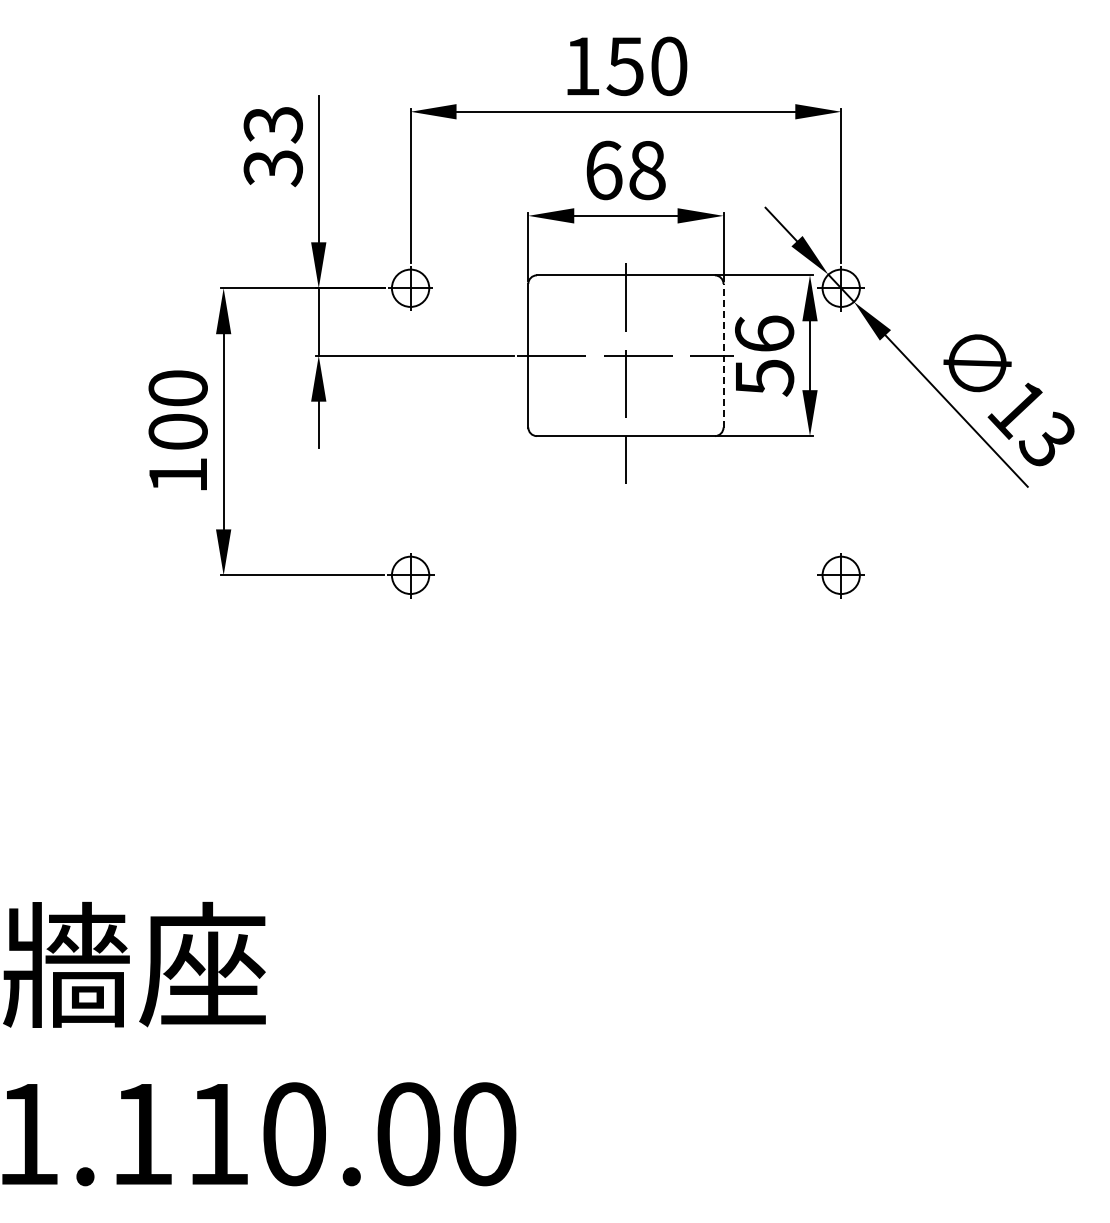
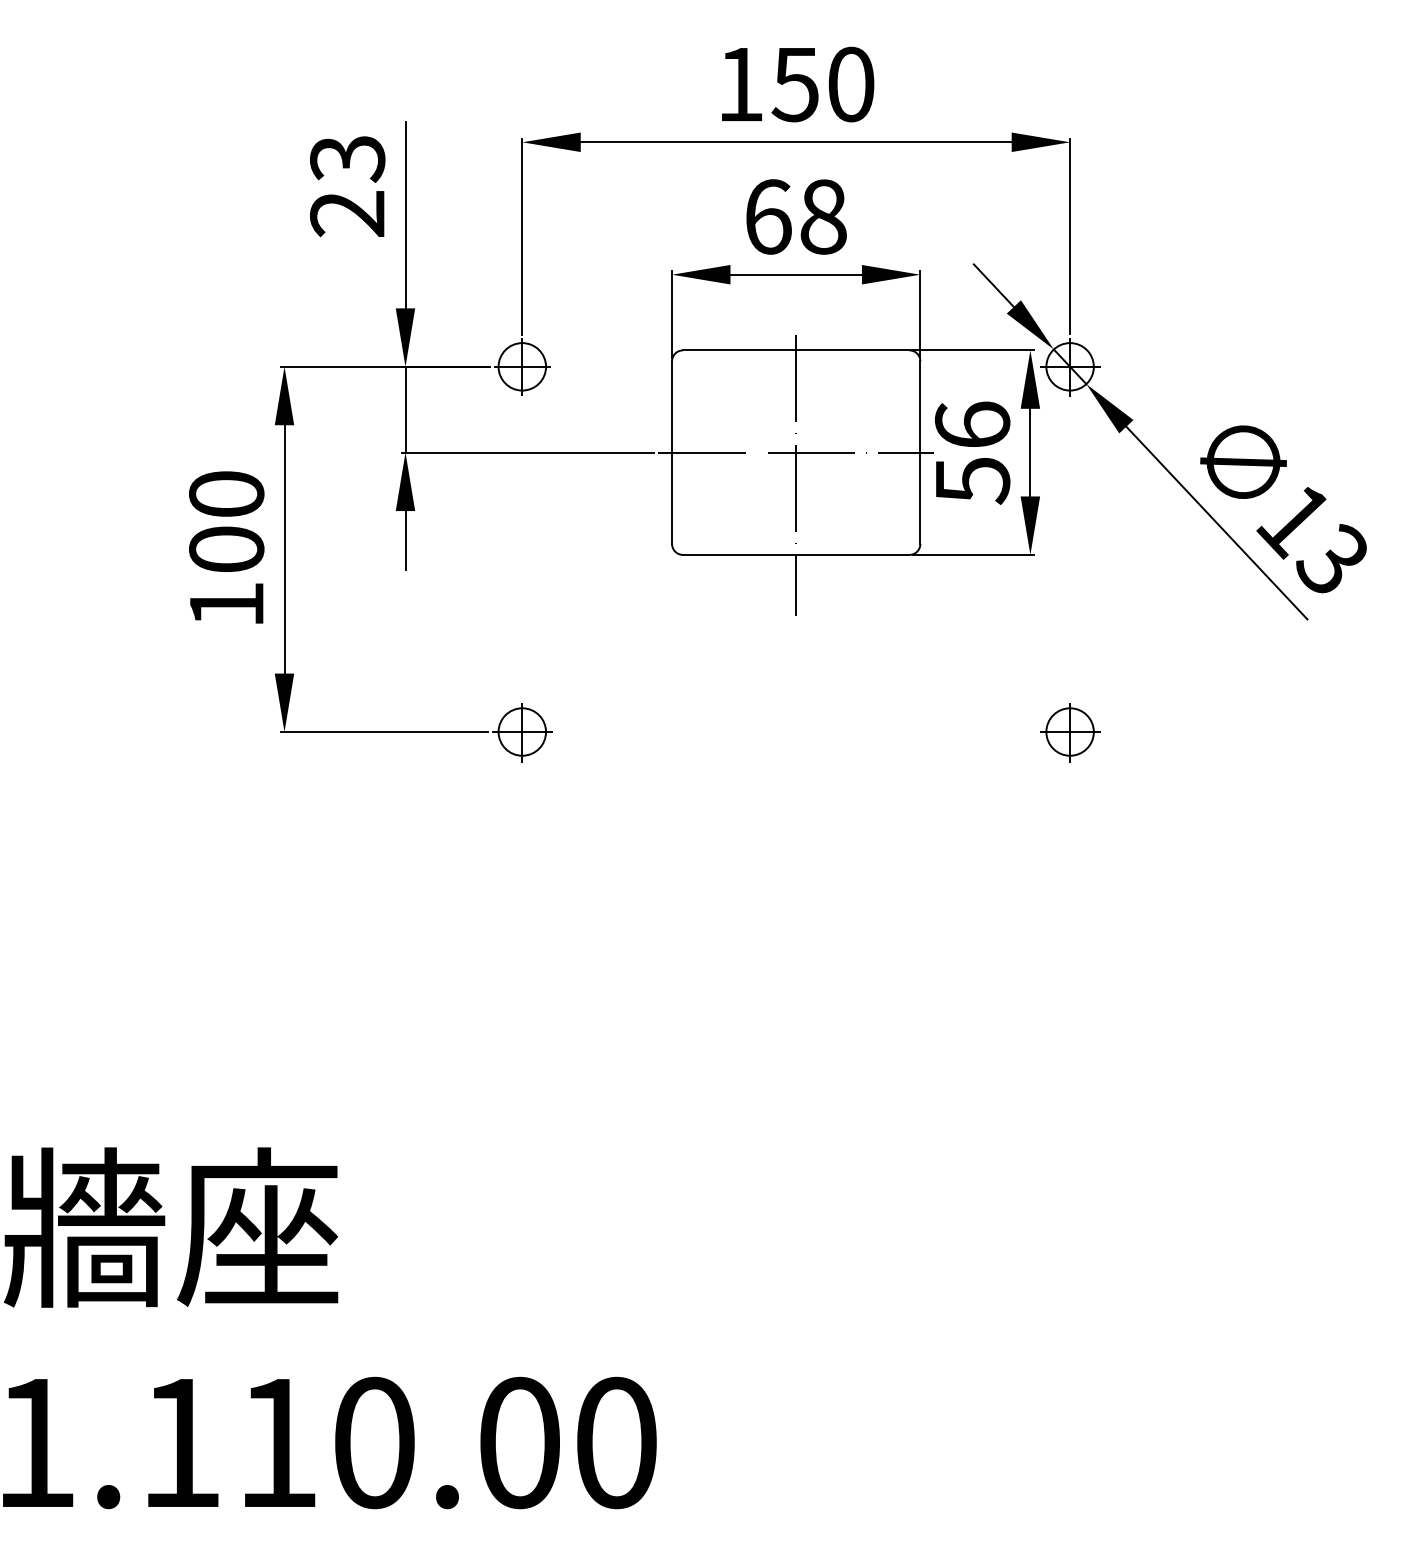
text: (273, 168) -> (347, 214), 33 -> 23
line: (723, 355) -> (920, 452), dashed -> solid

